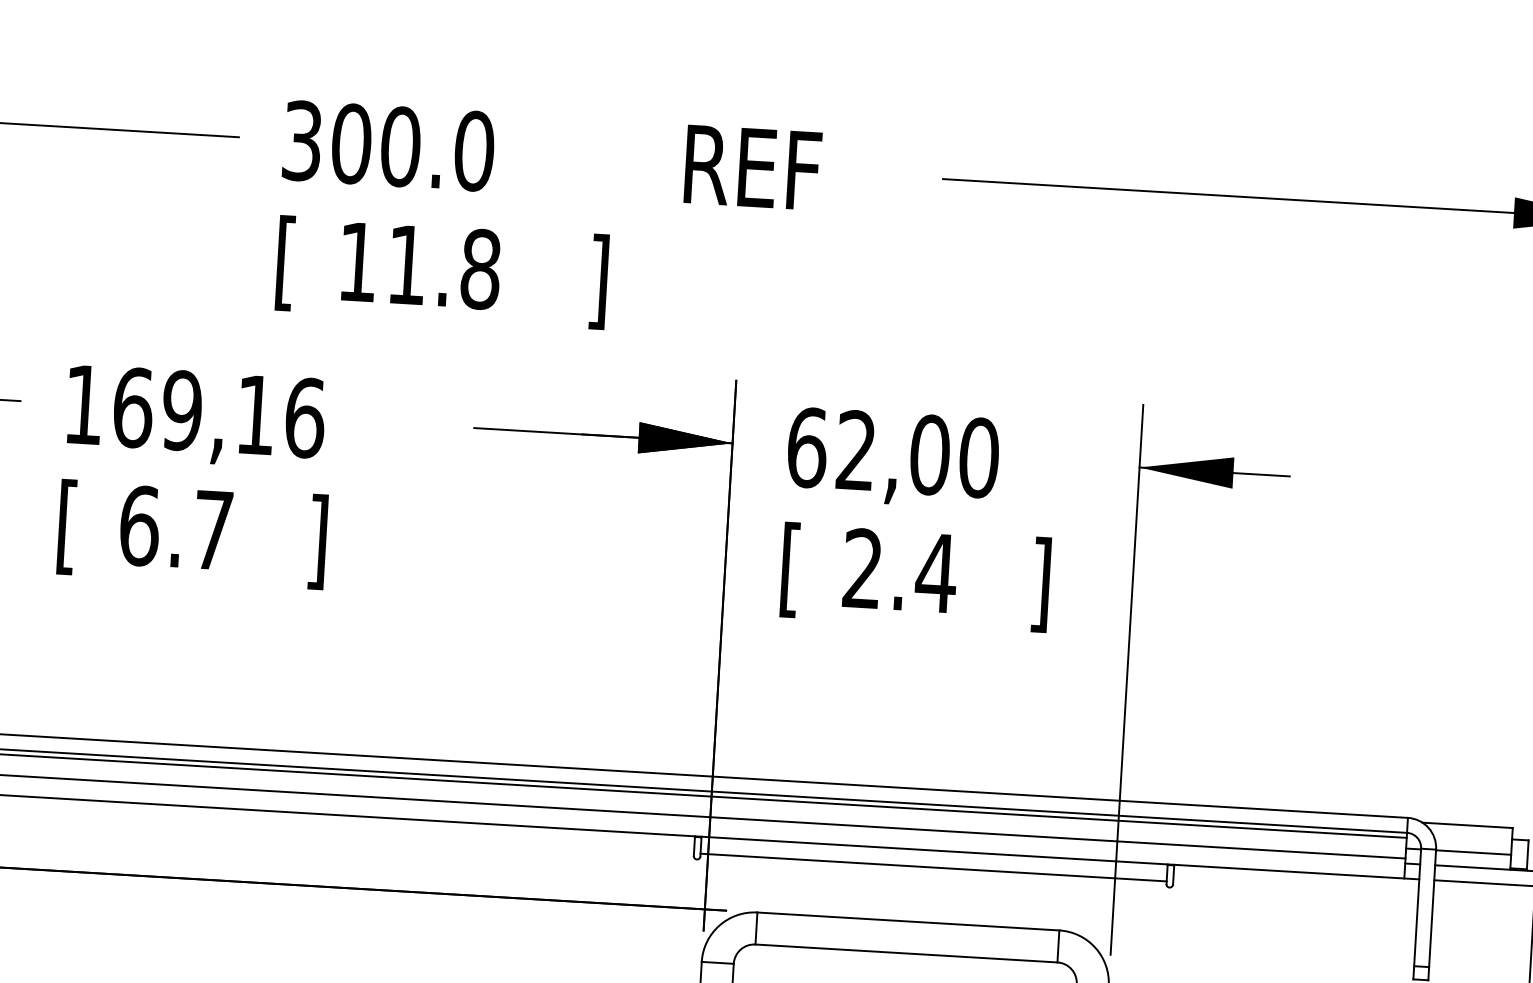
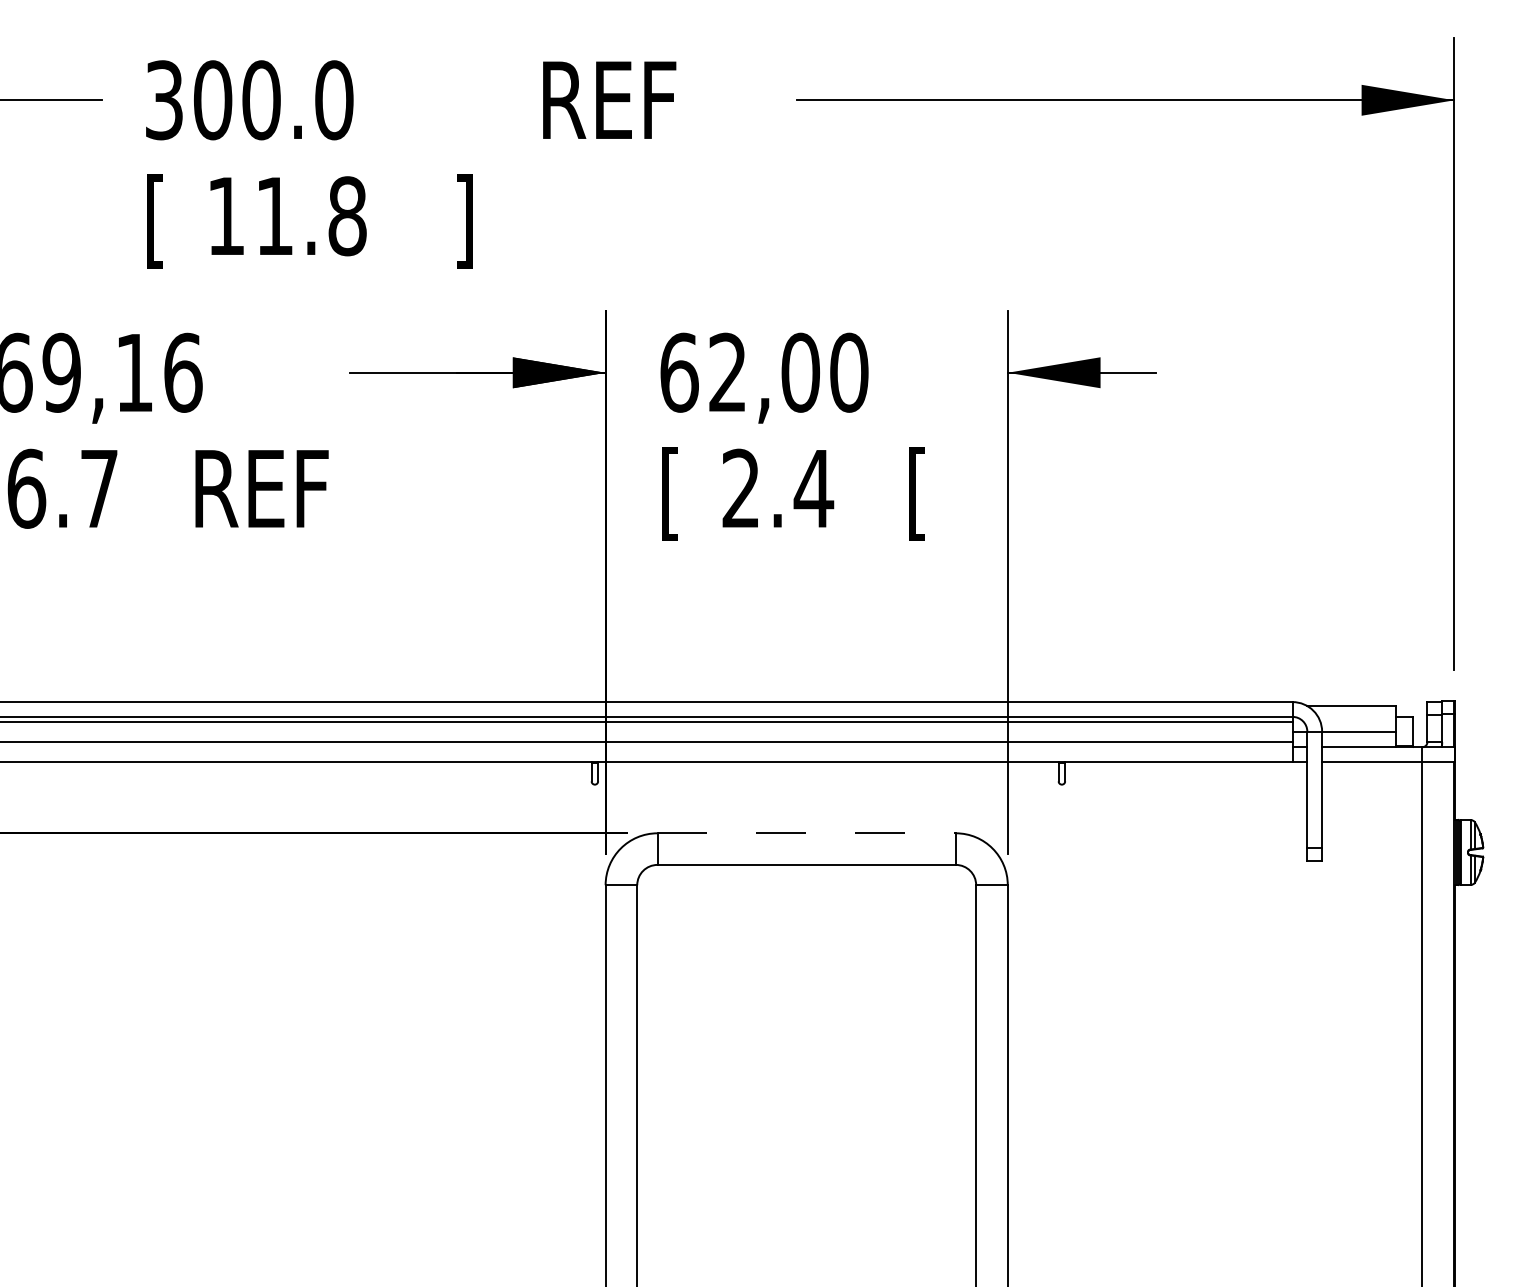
text: (377, 544) -> (261, 493), ] -> REF
text: (1040, 584) -> (917, 493), ] -> [
line: (933, 867) -> (828, 778), removed
line: (909, 921) -> (807, 833), solid -> dashed

